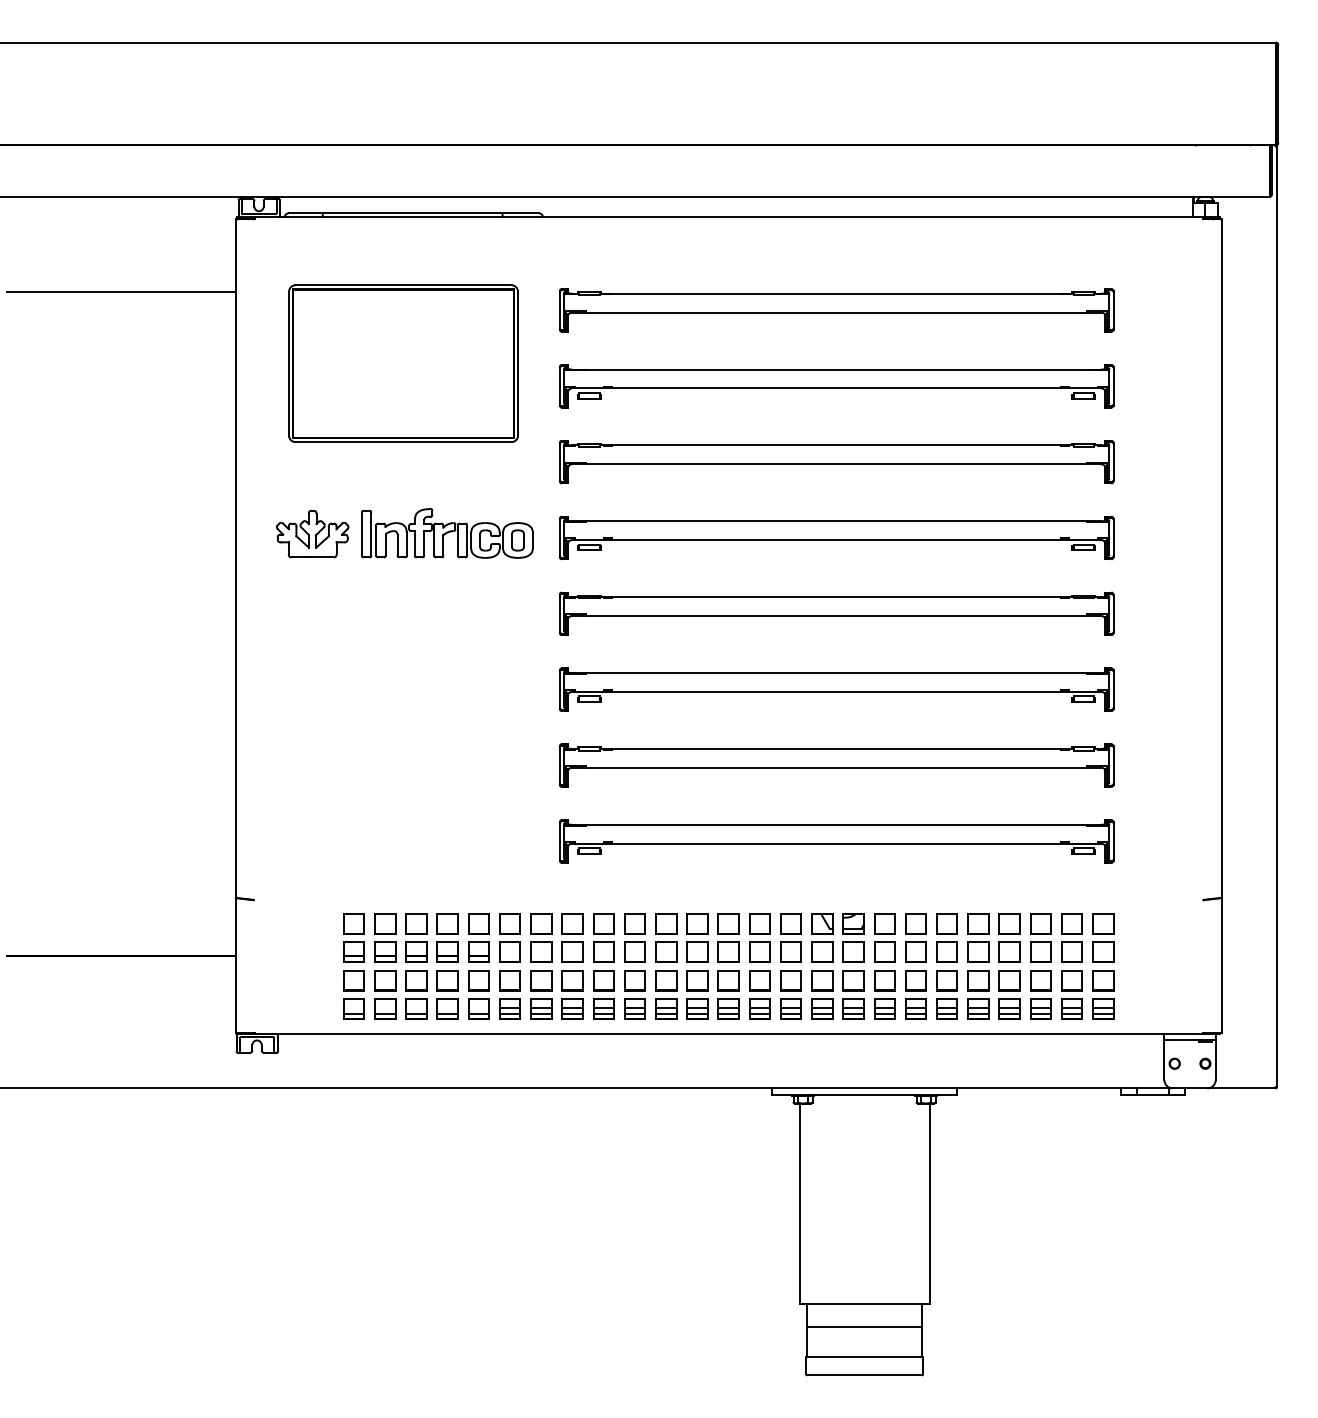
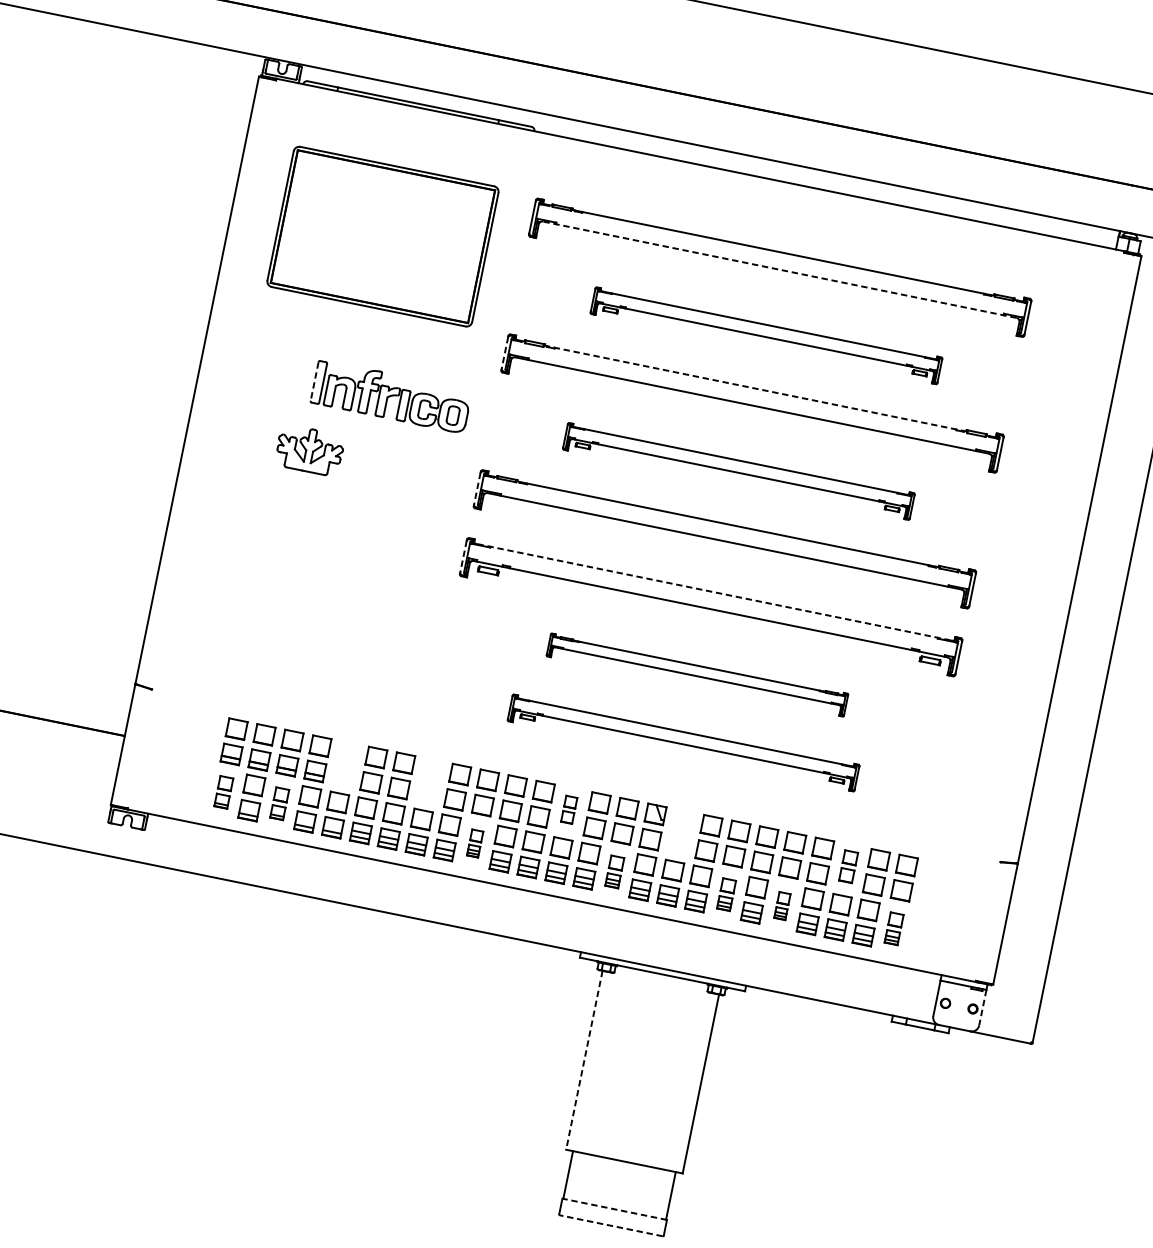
line: (120, 291) -> (142, 120), removed
line: (836, 312) -> (779, 269), solid -> dashed
part: (836, 386) -> (766, 335), size x0.7
line: (836, 445) -> (755, 388), solid -> dashed
line: (559, 462) -> (504, 353), solid -> dashed
part: (312, 534) -> (309, 450), moved
line: (361, 534) -> (314, 381), solid -> dashed
part: (836, 537) -> (738, 470), size x0.7
line: (559, 613) -> (477, 488), solid -> dashed
line: (836, 673) -> (713, 592), solid -> dashed
line: (559, 689) -> (463, 556), solid -> dashed
part: (836, 765) -> (697, 674), size x0.6
part: (836, 841) -> (683, 742), size x0.7
part: (478, 937) -> (345, 763), removed
part: (572, 937) -> (429, 780), removed
part: (728, 937) -> (569, 809), size x0.6
part: (853, 937) -> (681, 831), removed
part: (1040, 937) -> (848, 865), size x0.7
part: (353, 994) -> (223, 791), size x0.7
part: (416, 994) -> (279, 803), size x0.7
part: (634, 994) -> (474, 843), size x0.6
part: (790, 994) -> (614, 871), size x0.7
part: (915, 994) -> (726, 894), size x0.7
part: (978, 994) -> (782, 905), size x0.6
part: (1103, 994) -> (894, 928), size x0.7
line: (1215, 1060) -> (982, 1007), solid -> dashed
line: (799, 1203) -> (584, 1060), solid -> dashed
line: (864, 1327) -> (619, 1182), removed
line: (864, 1357) -> (614, 1209), solid -> dashed
line: (864, 1375) -> (611, 1225), solid -> dashed

